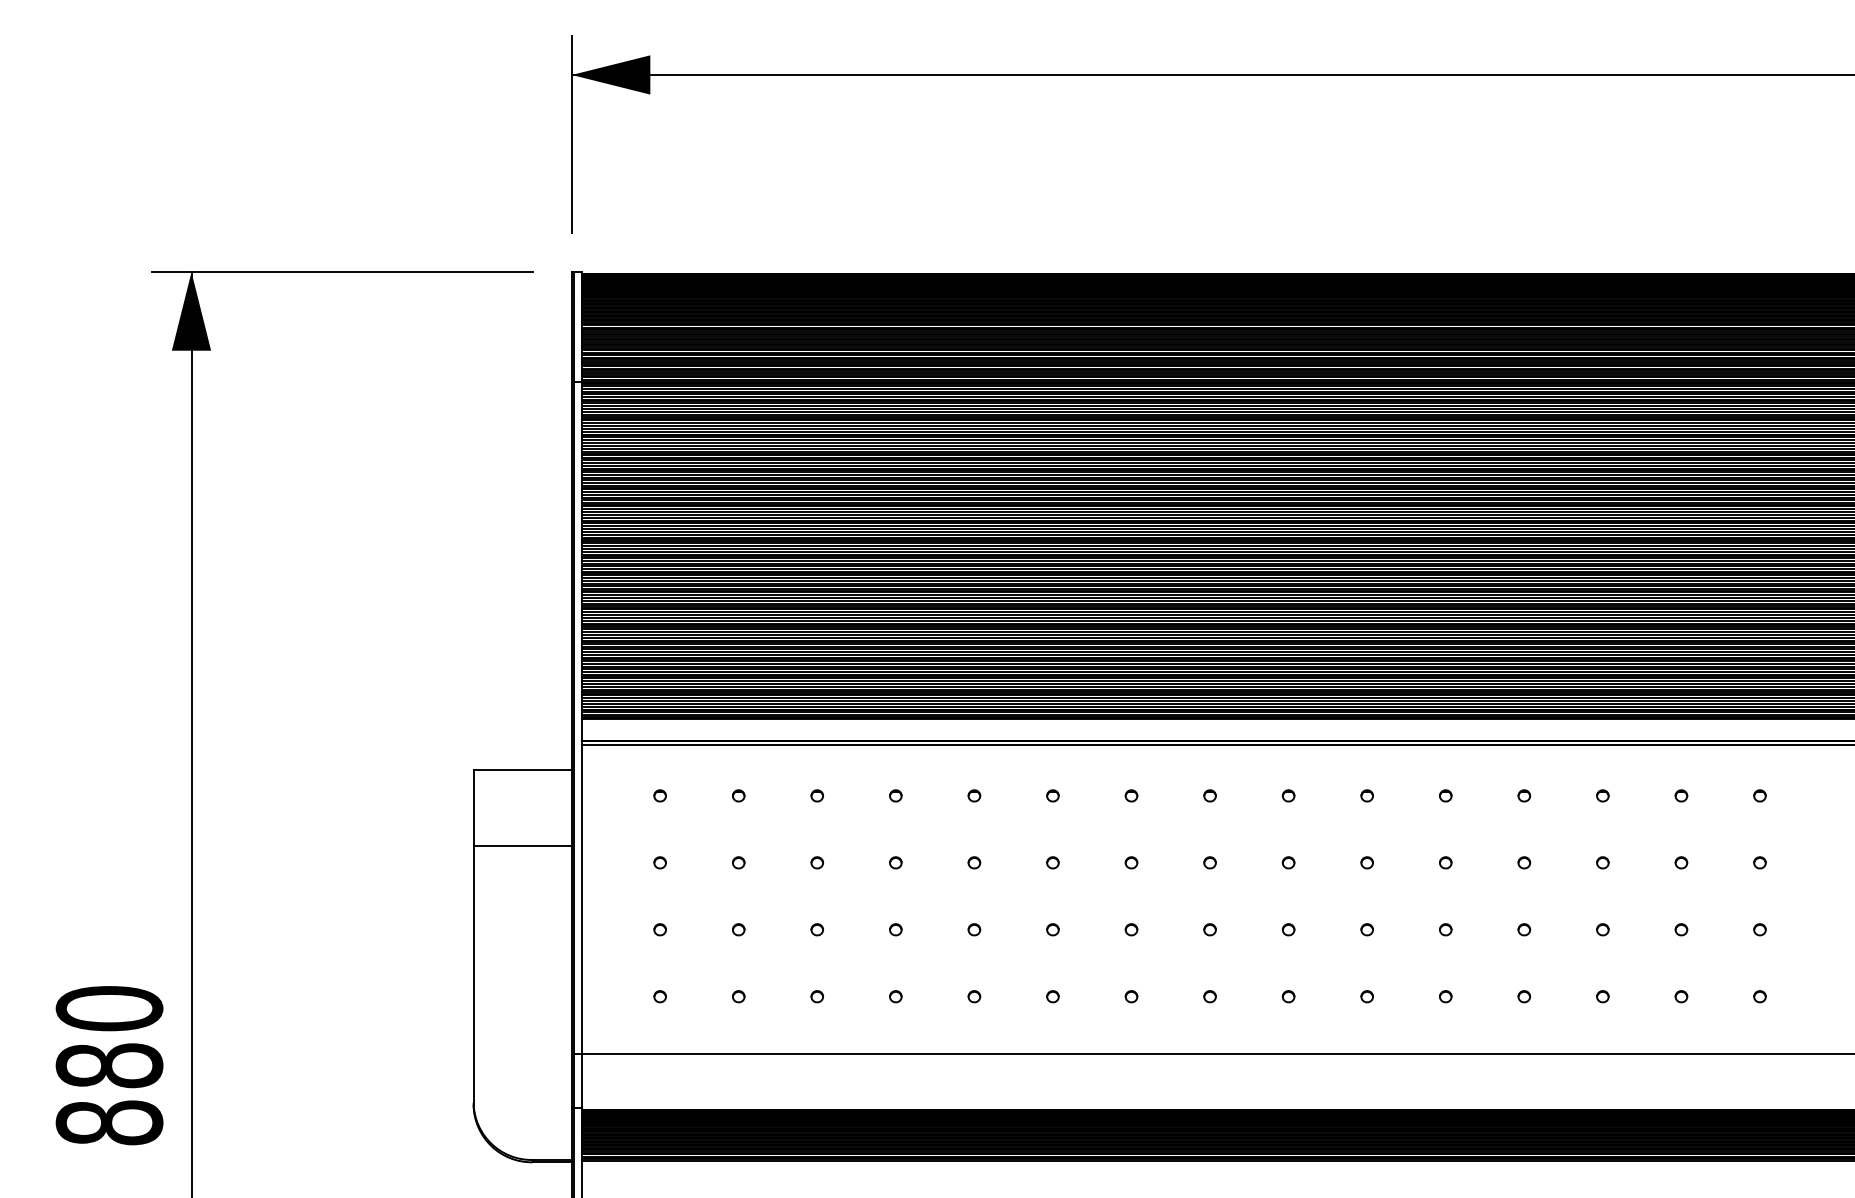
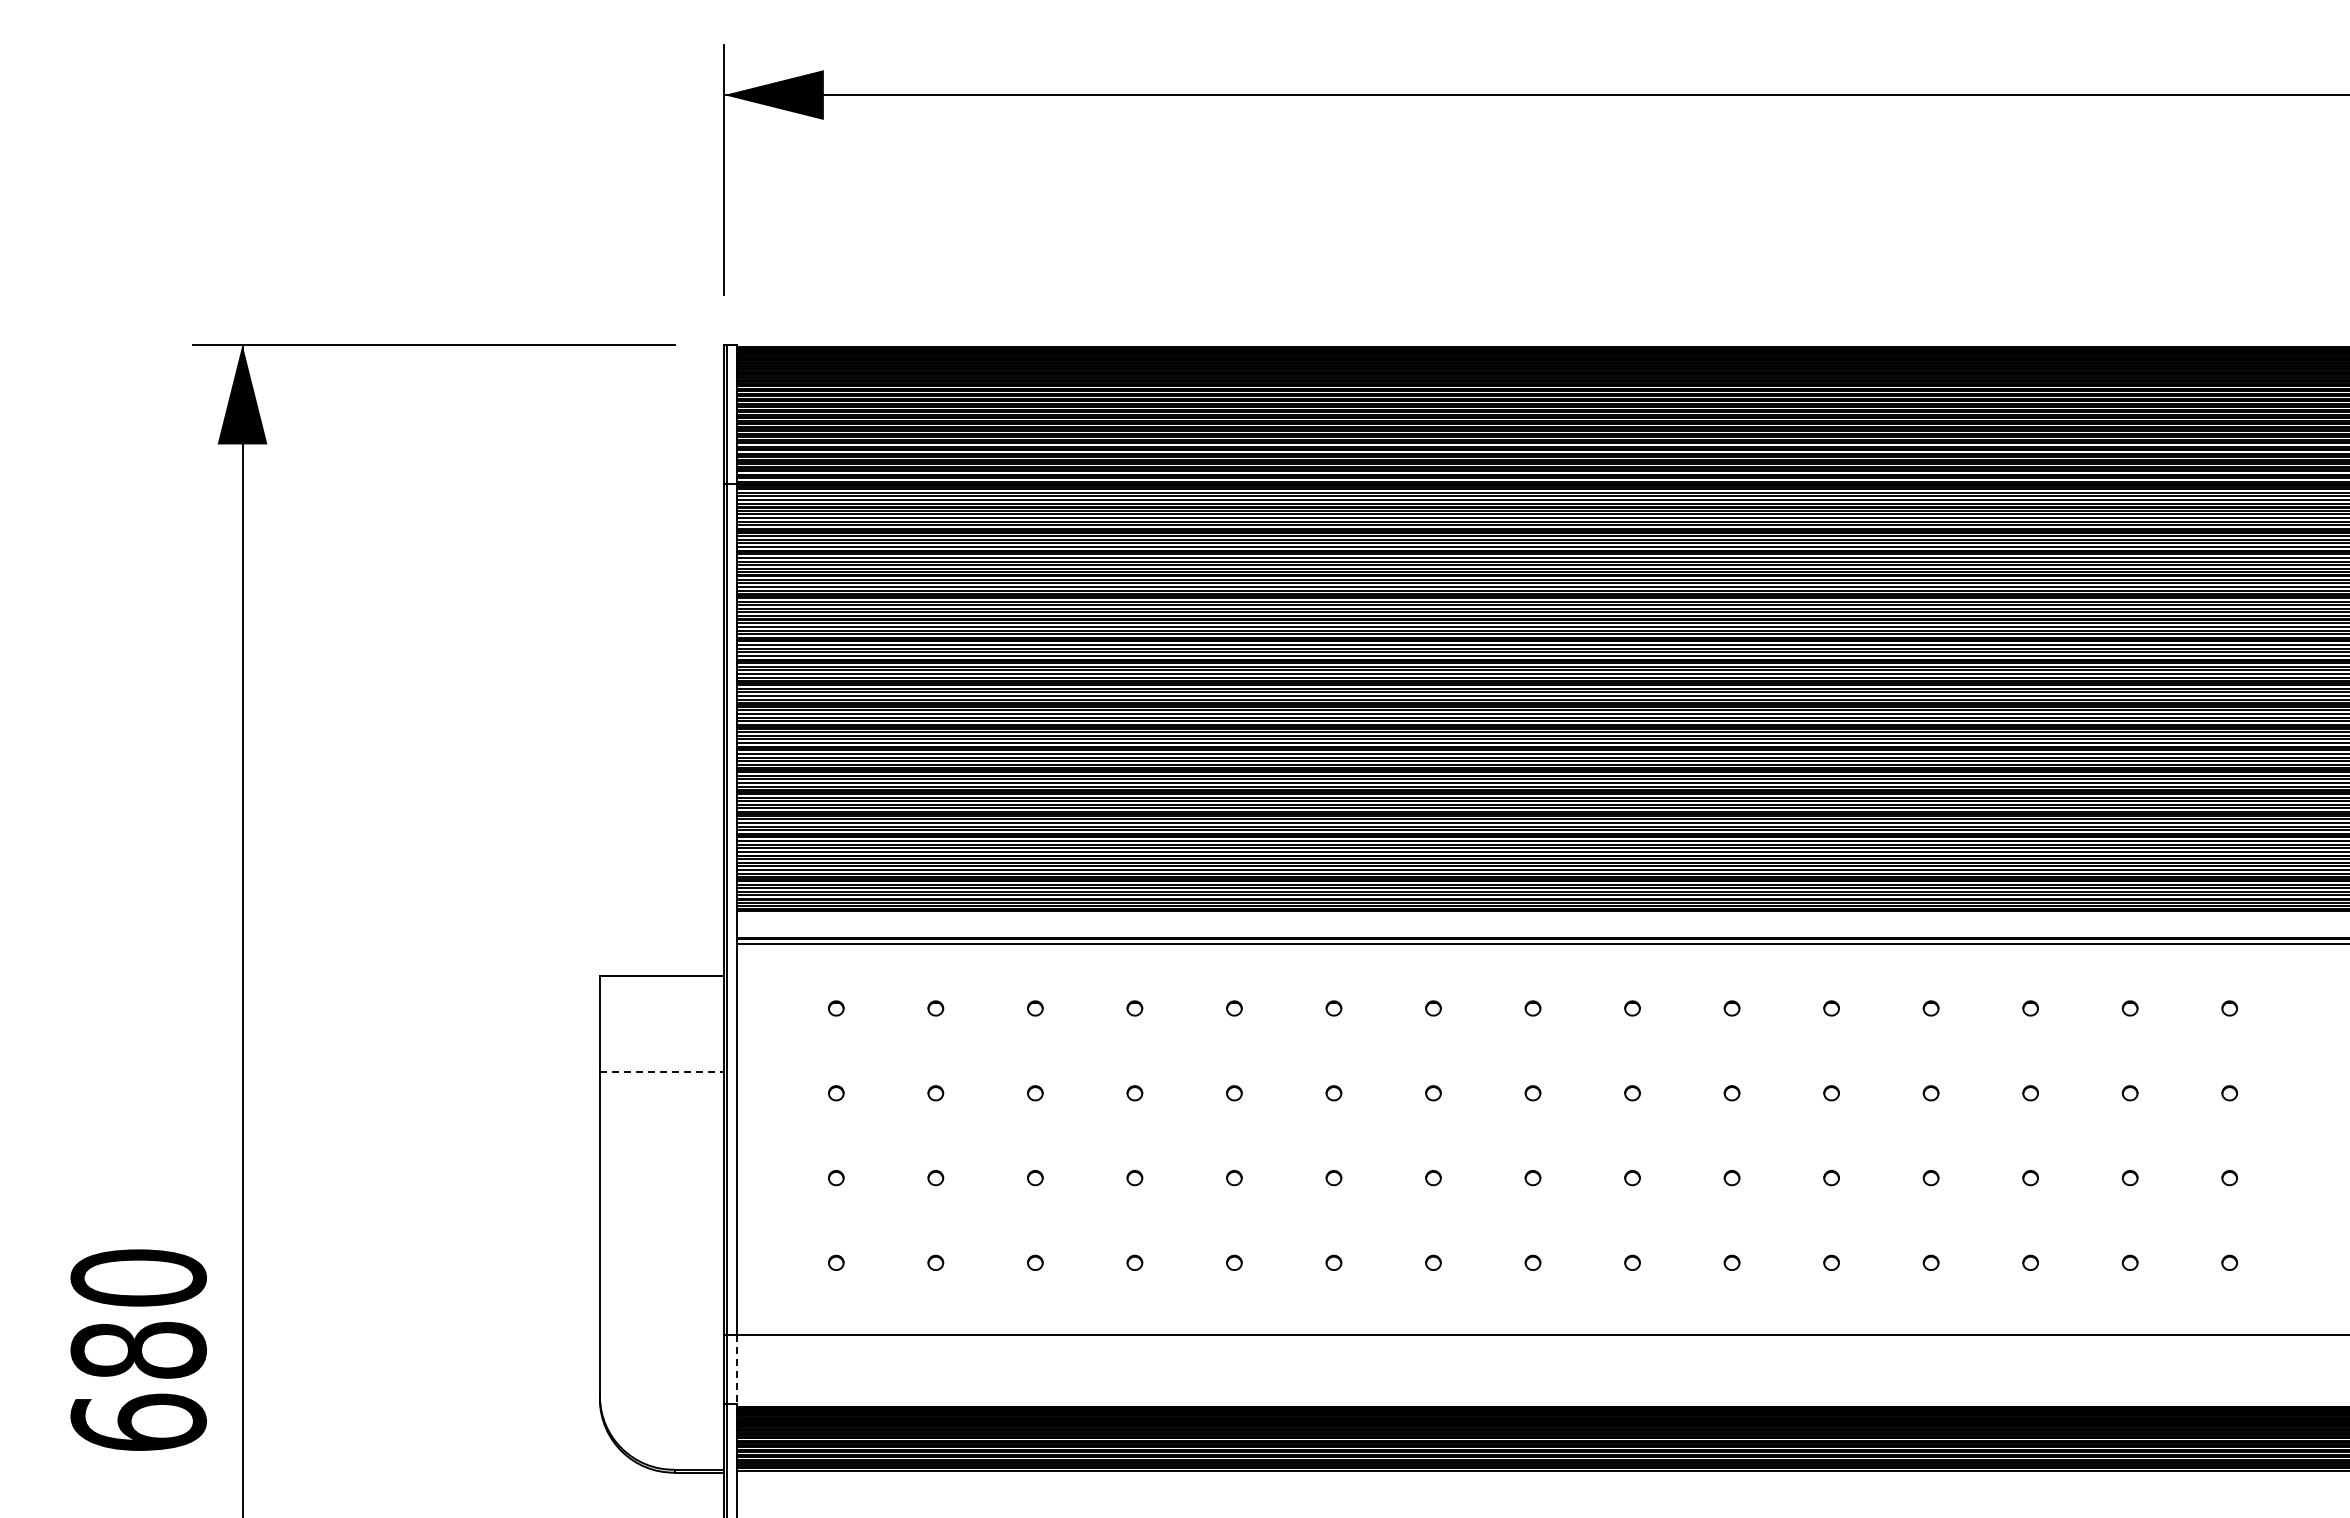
line: (522, 845) -> (662, 1071), solid -> dashed
line: (581, 1080) -> (736, 1369), solid -> dashed
text: (109, 1122) -> (138, 1422), 880 -> 680

